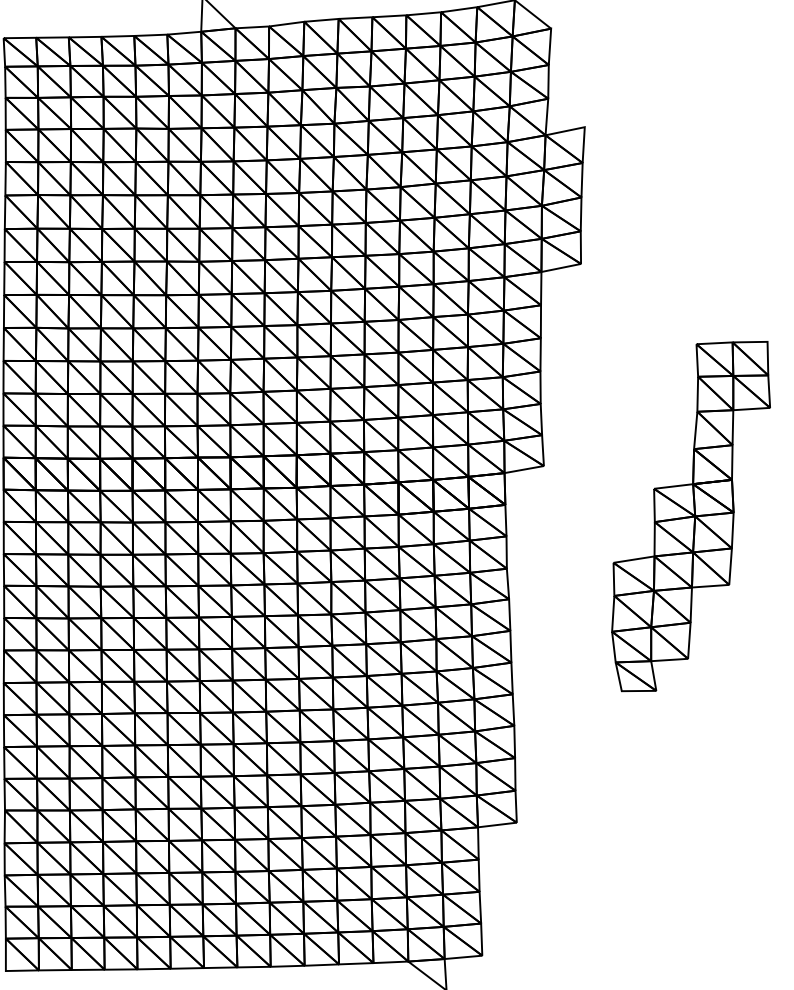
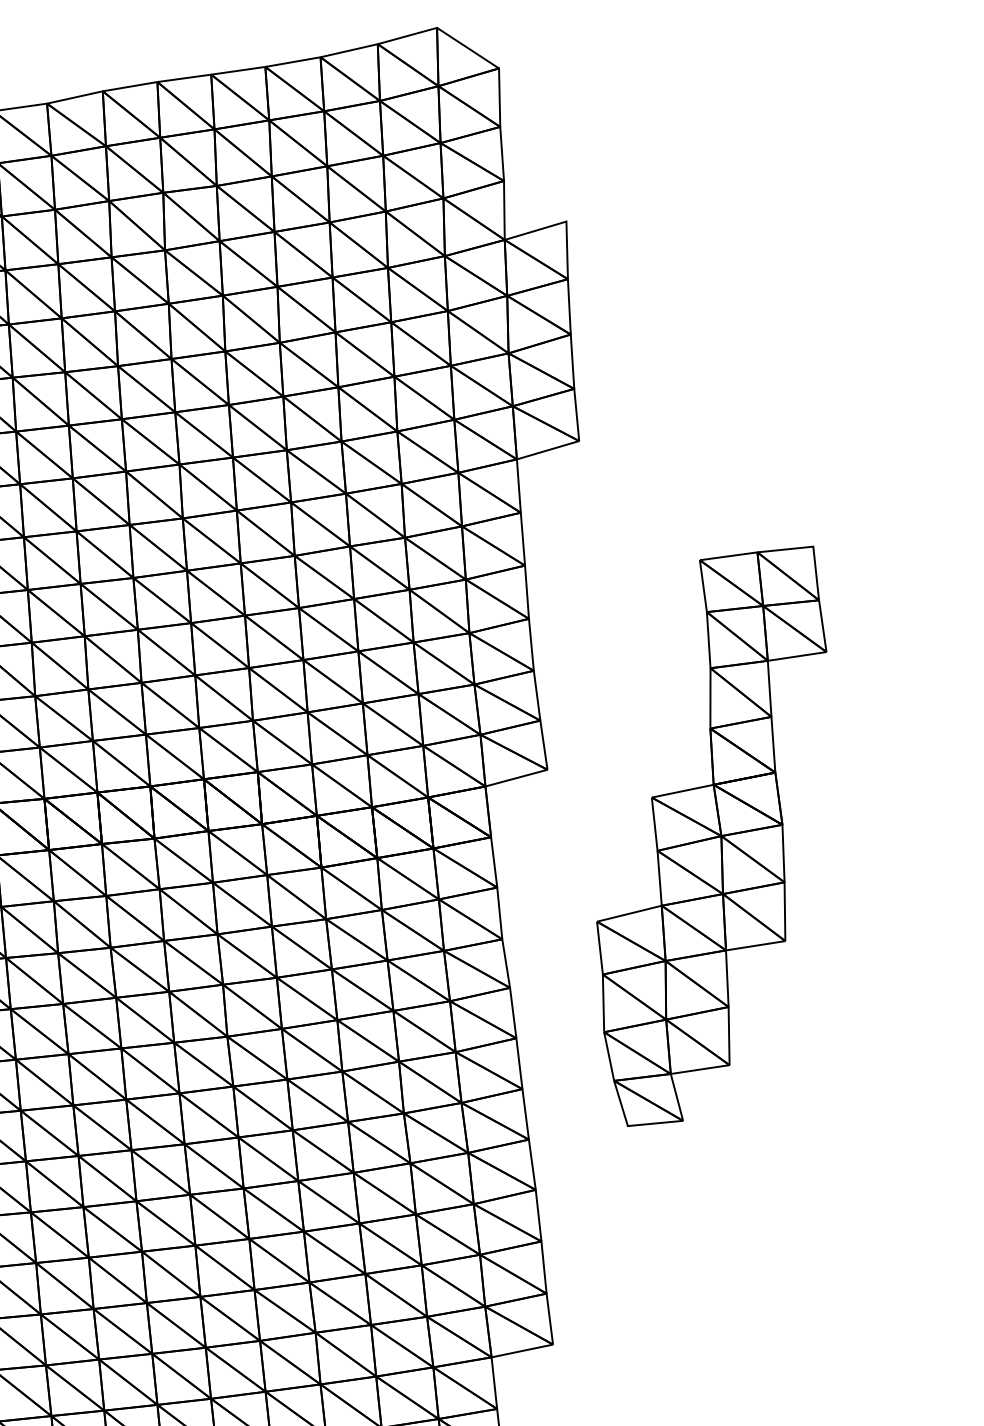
part: (690, 516) -> (713, 836), moved

